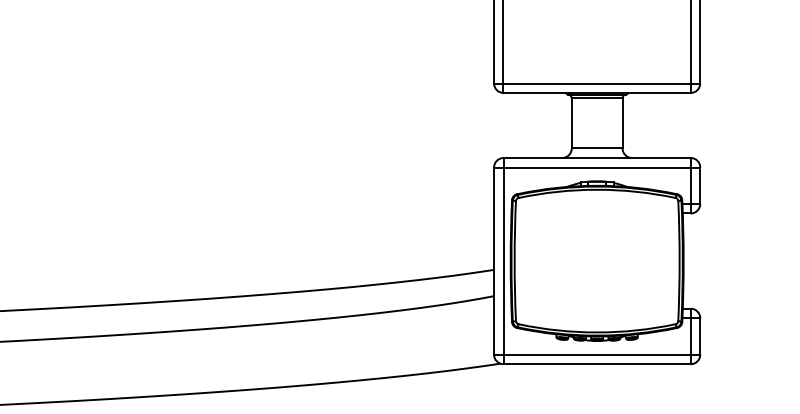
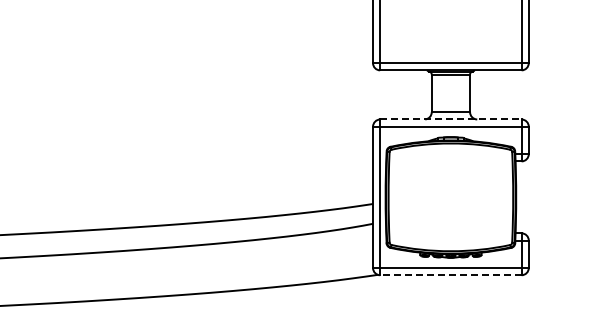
line: (596, 158) -> (450, 119), solid -> dashed
line: (596, 364) -> (450, 275), solid -> dashed

